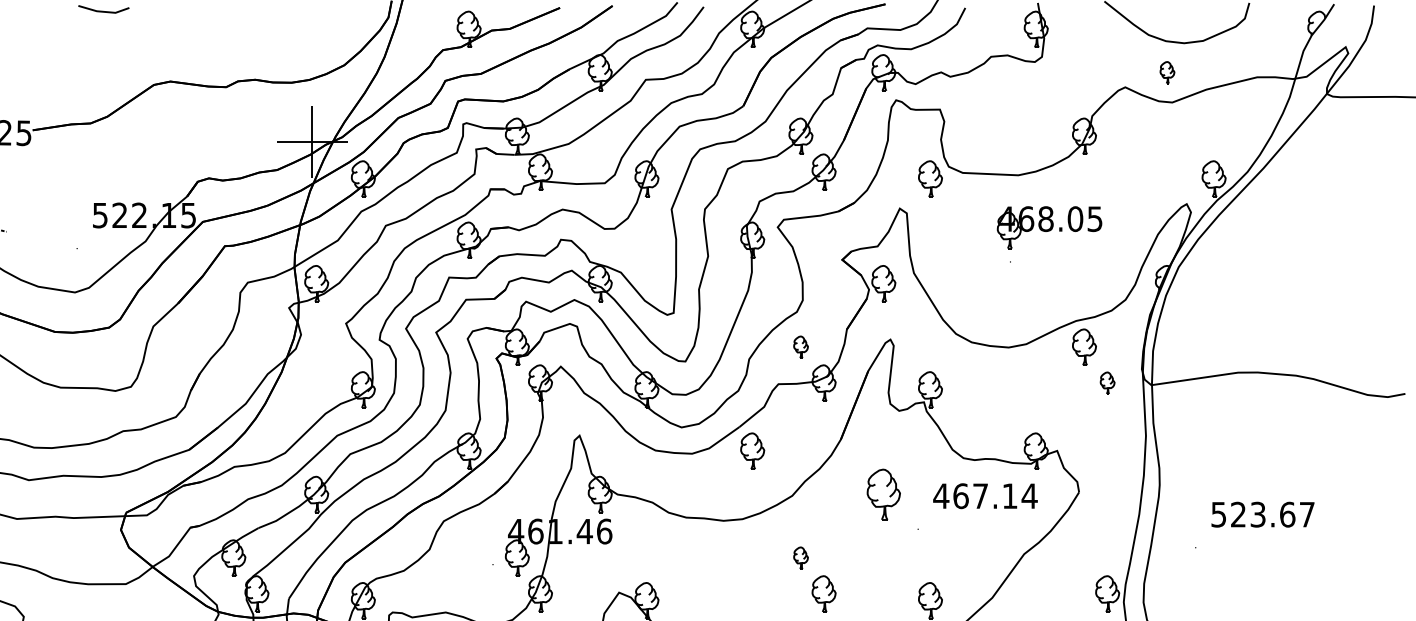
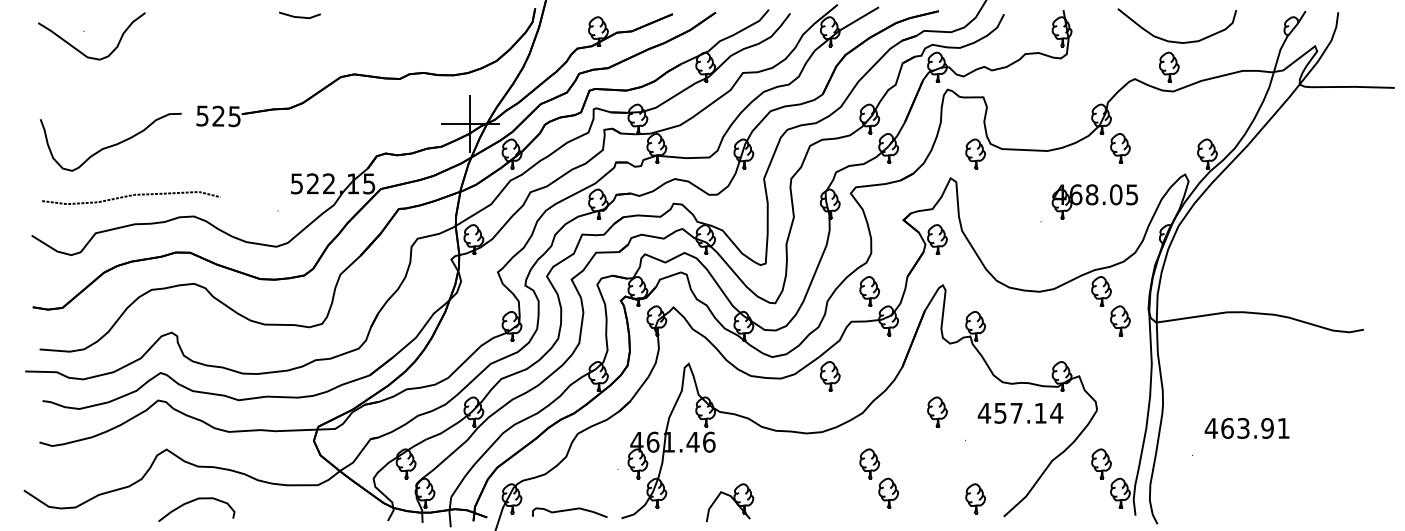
part: (1167, 71) -> (1169, 66), size x1.67
part: (1107, 172) -> (1120, 148), added
part: (1048, 227) -> (1094, 201), moved
part: (800, 347) -> (869, 291), size x1.67
part: (1107, 382) -> (1120, 320), size x1.67
part: (883, 493) -> (937, 411), size x0.71
text: (960, 495) -> (1000, 412), 467.14 -> 457.14
text: (1261, 513) -> (1246, 427), 523.67 -> 463.91
part: (800, 557) -> (869, 463), size x1.67
part: (1084, 557) -> (1101, 463), added

